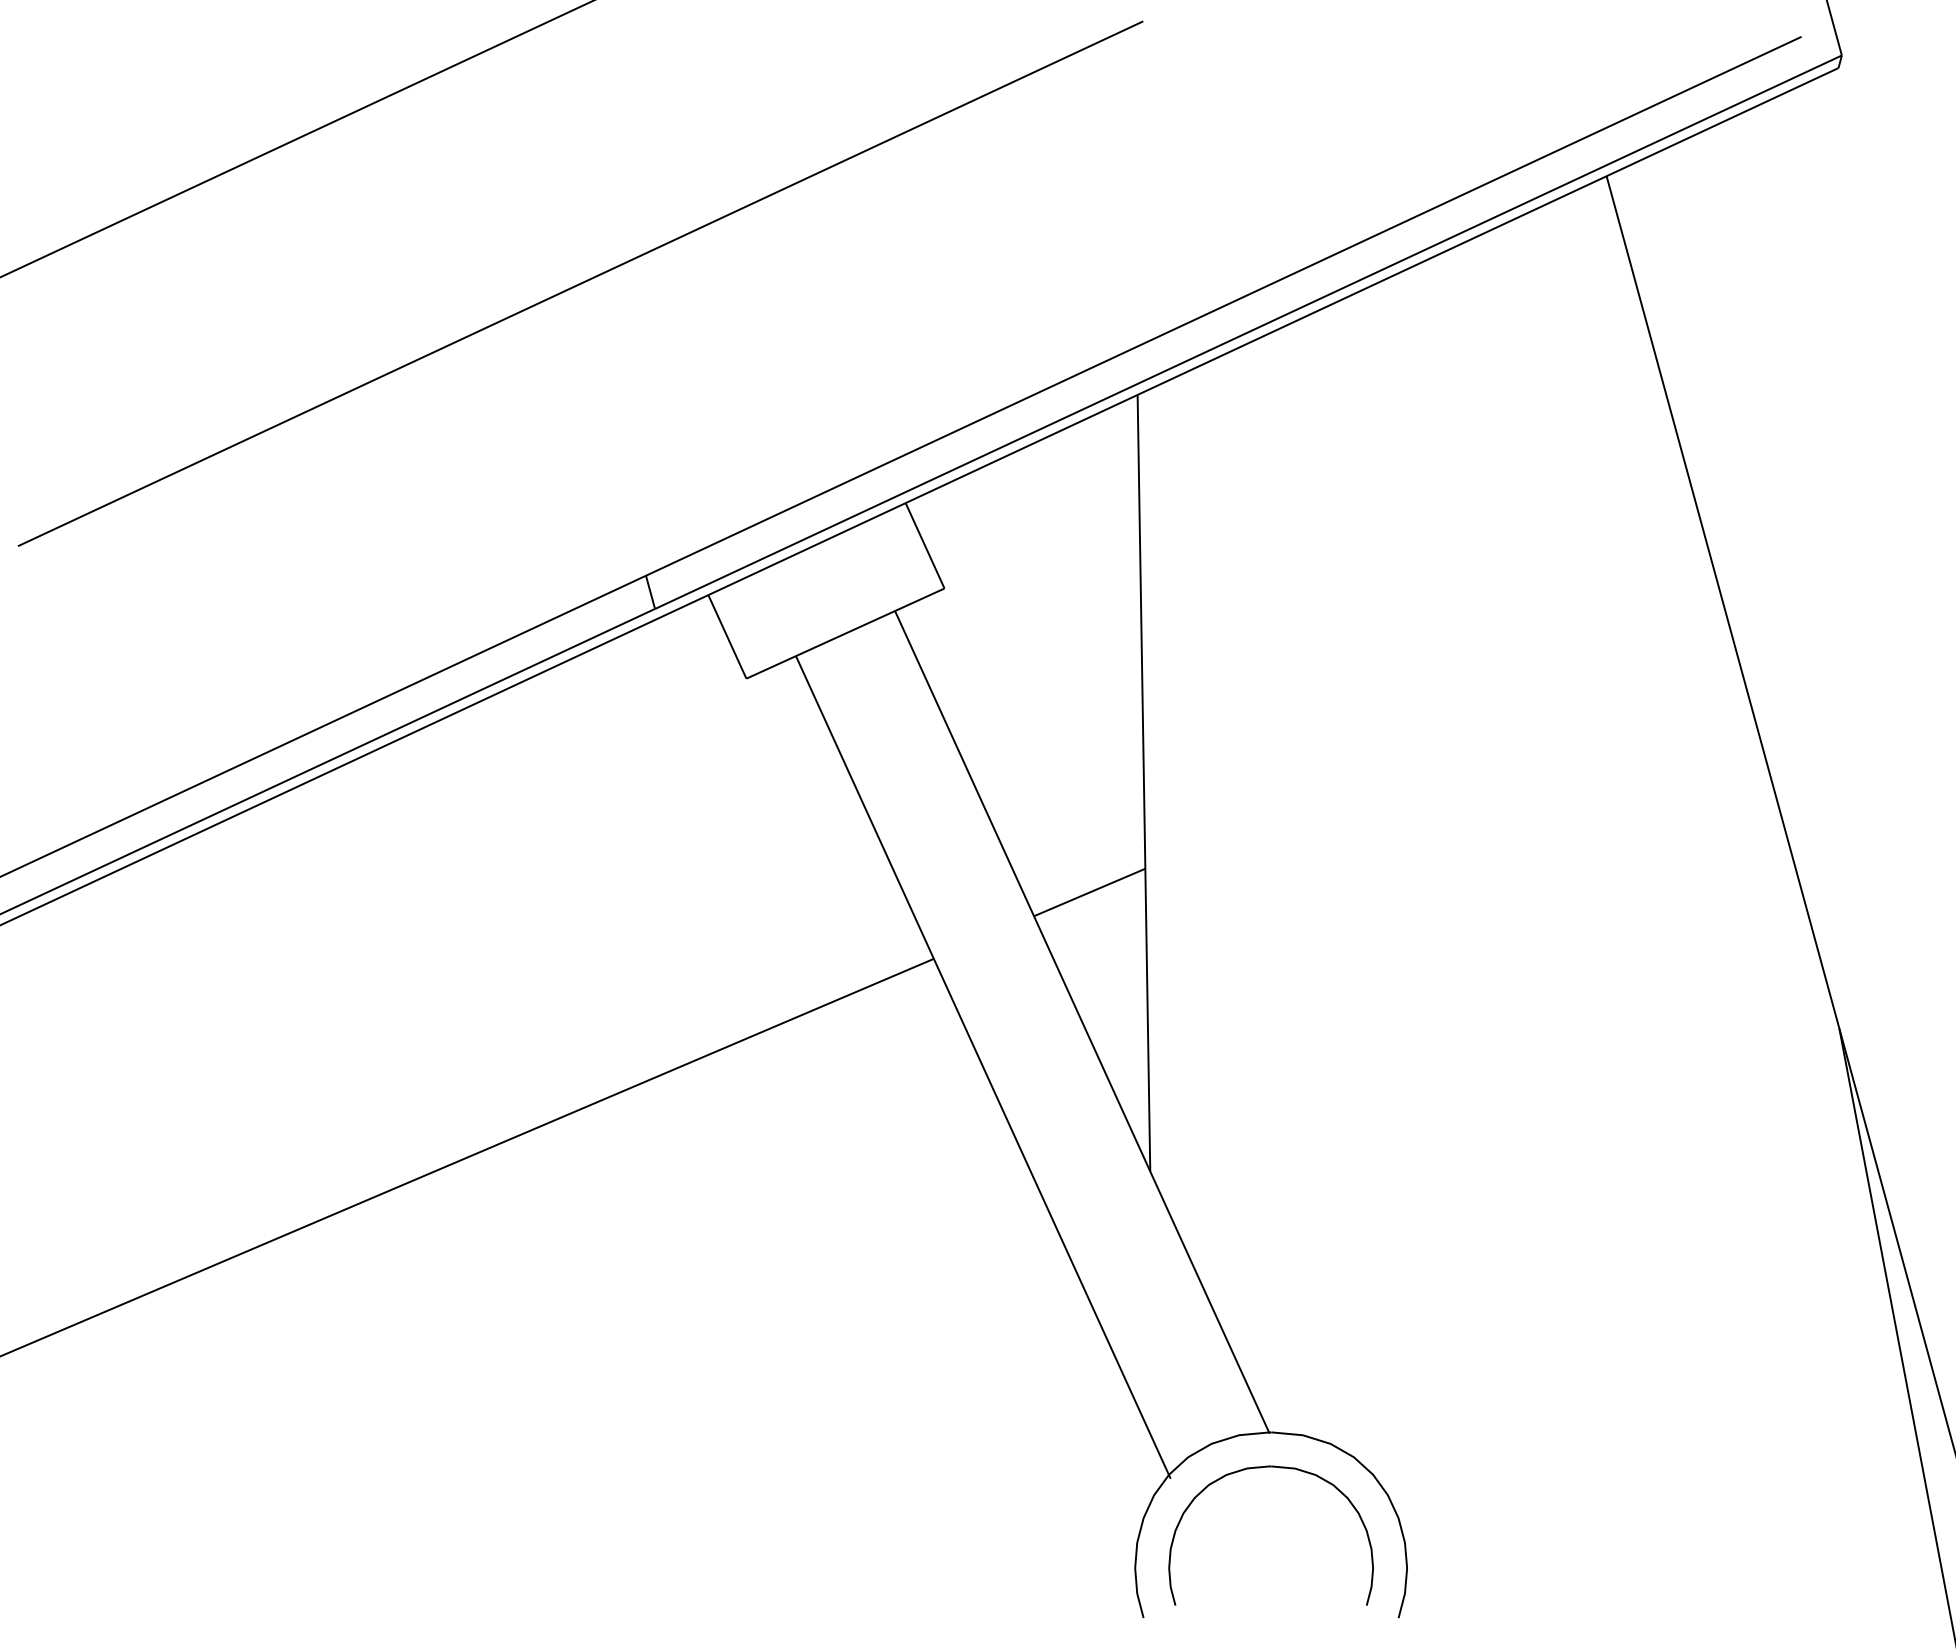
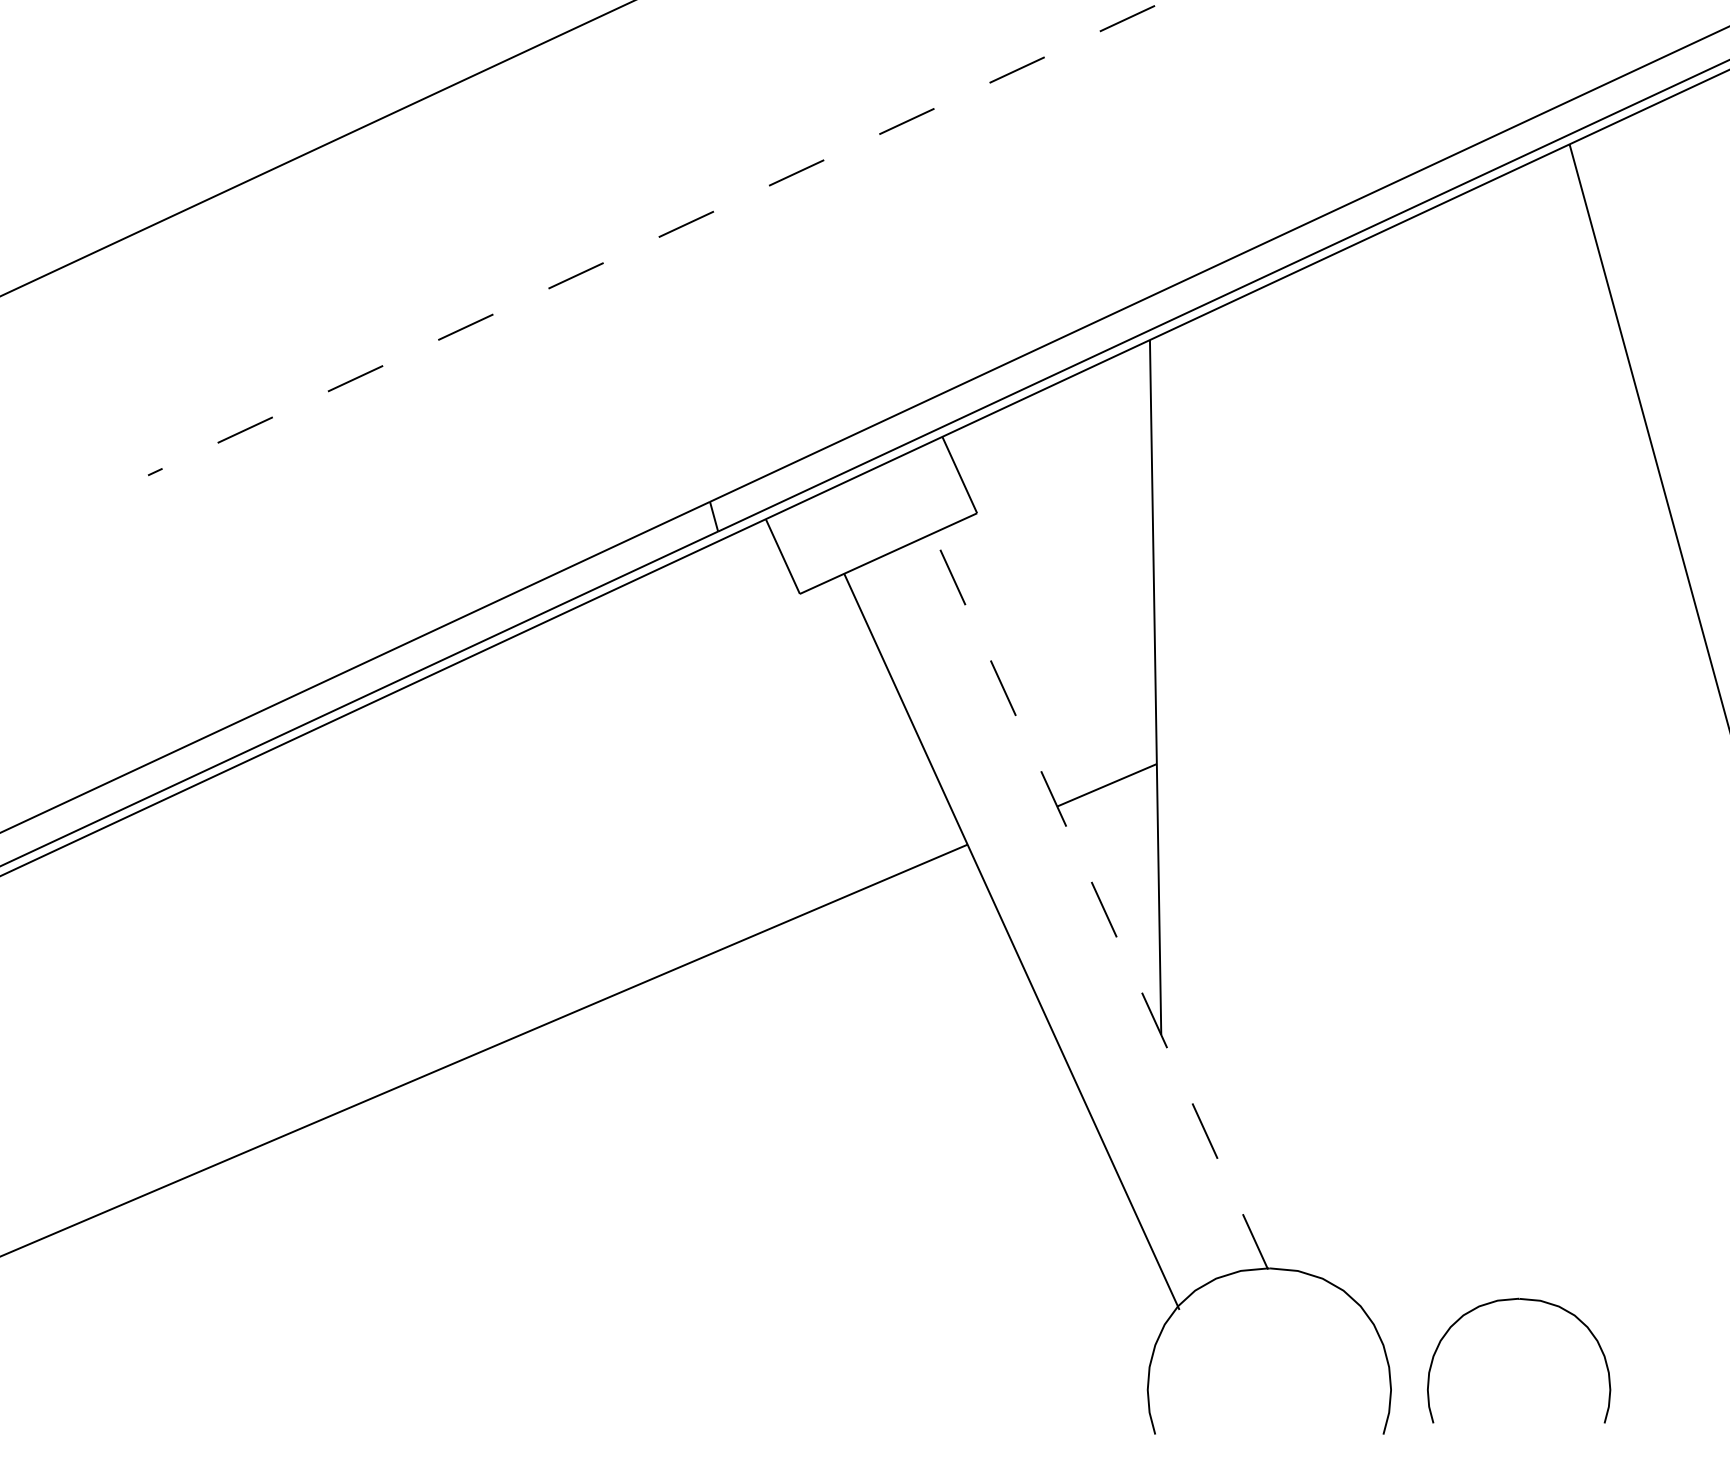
line: (580, 283) -> (651, 240), solid -> dashed
line: (1082, 1022) -> (1100, 901), solid -> dashed
part: (1261, 1468) -> (1510, 1300), moved

